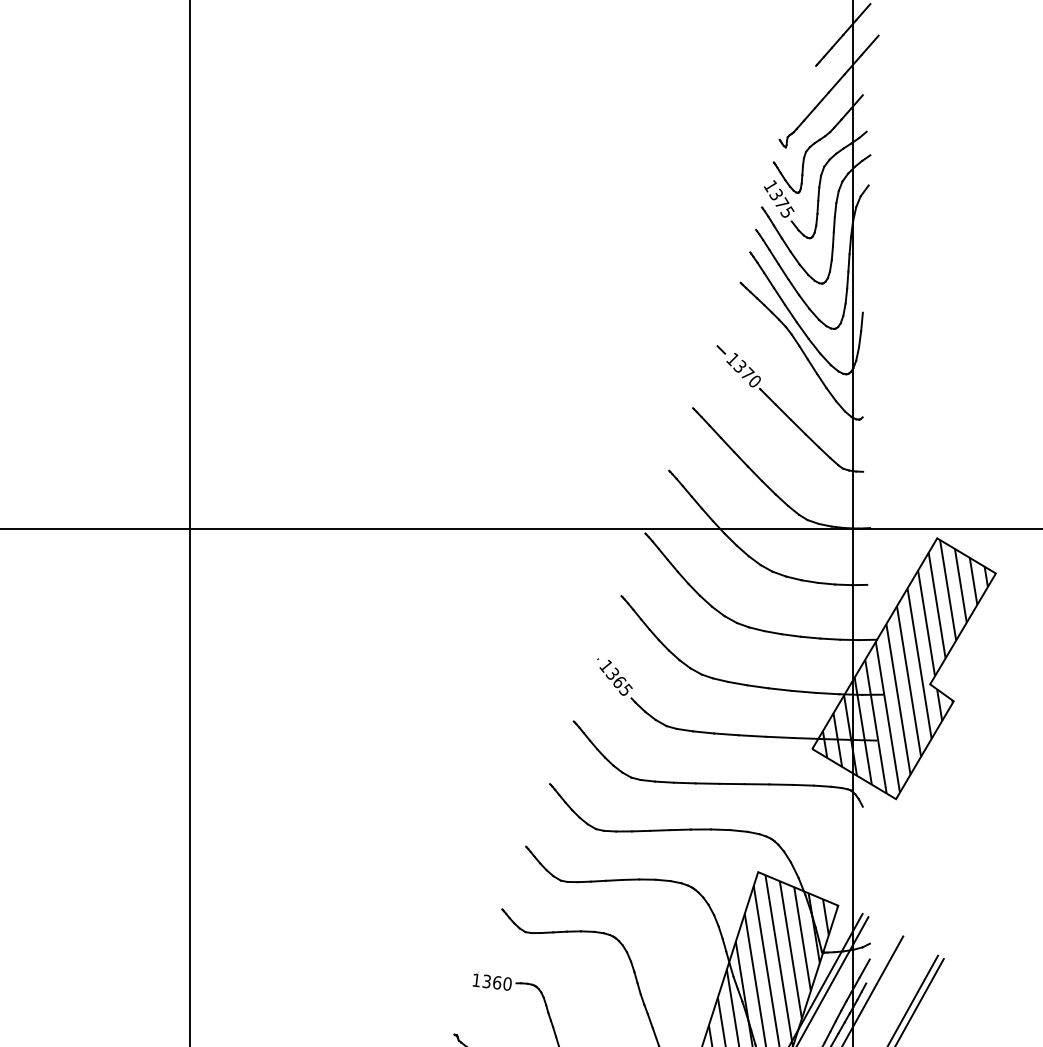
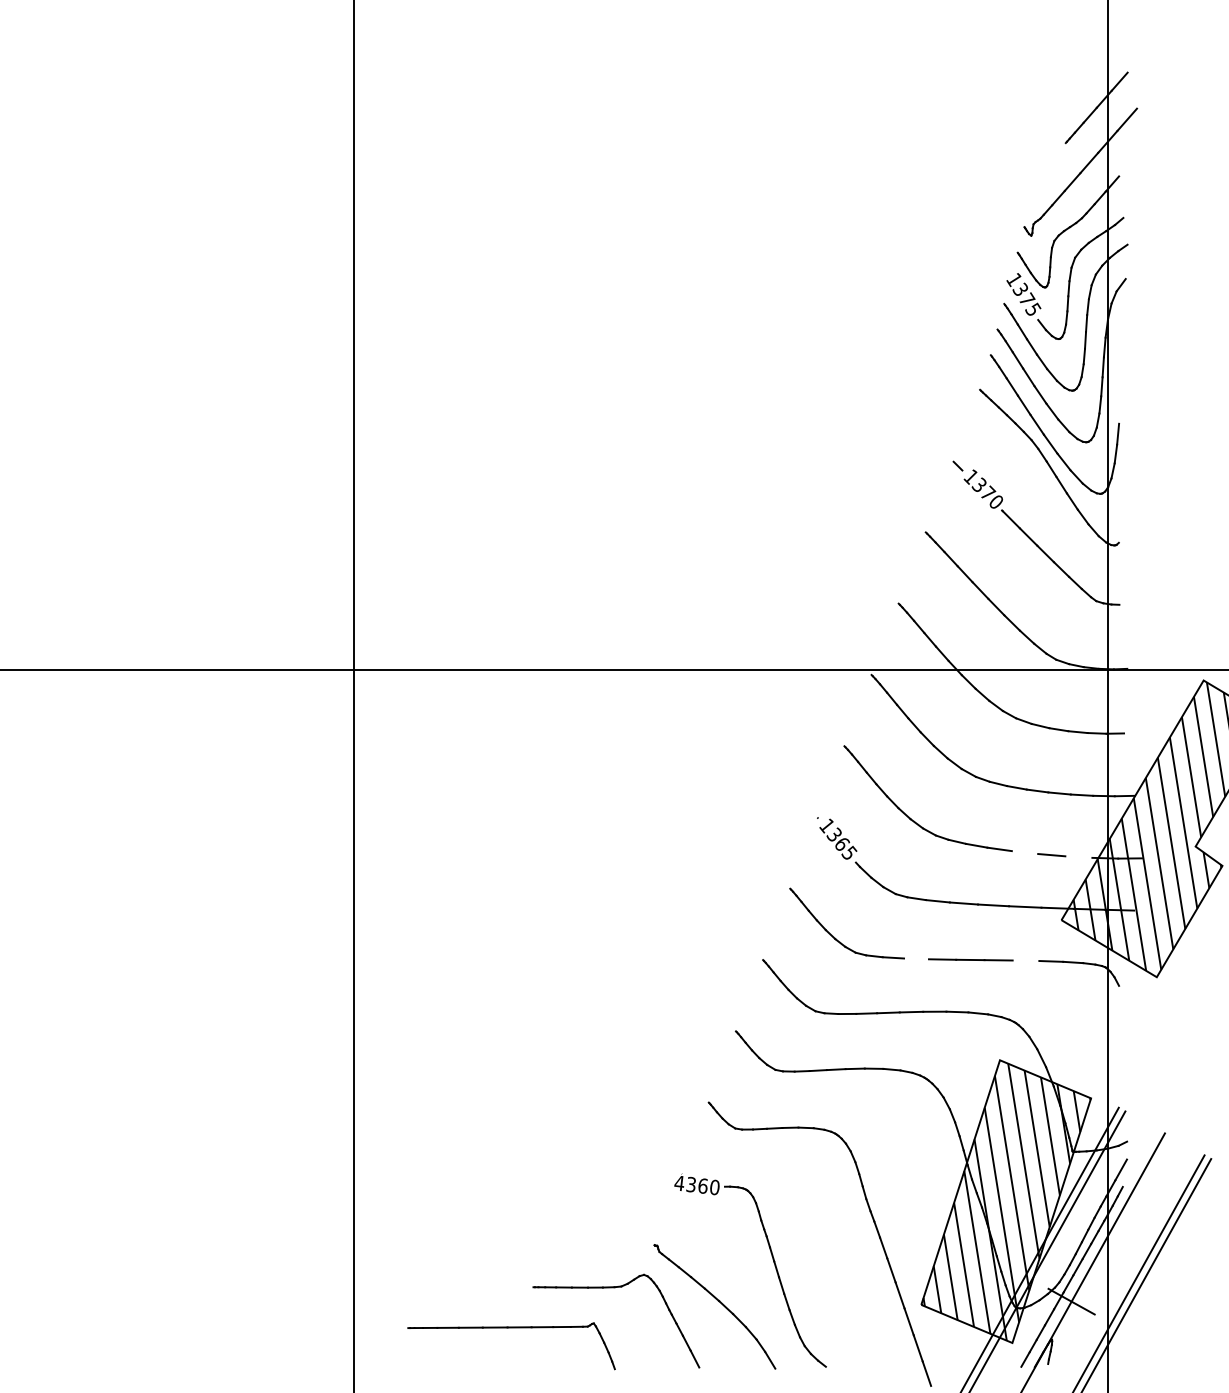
line: (779, 689) -> (1024, 852), removed
line: (827, 693) -> (1078, 856), removed
line: (684, 782) -> (916, 958), removed
line: (780, 784) -> (1025, 960), removed
text: (476, 980) -> (679, 1183), 1360 -> 4360

